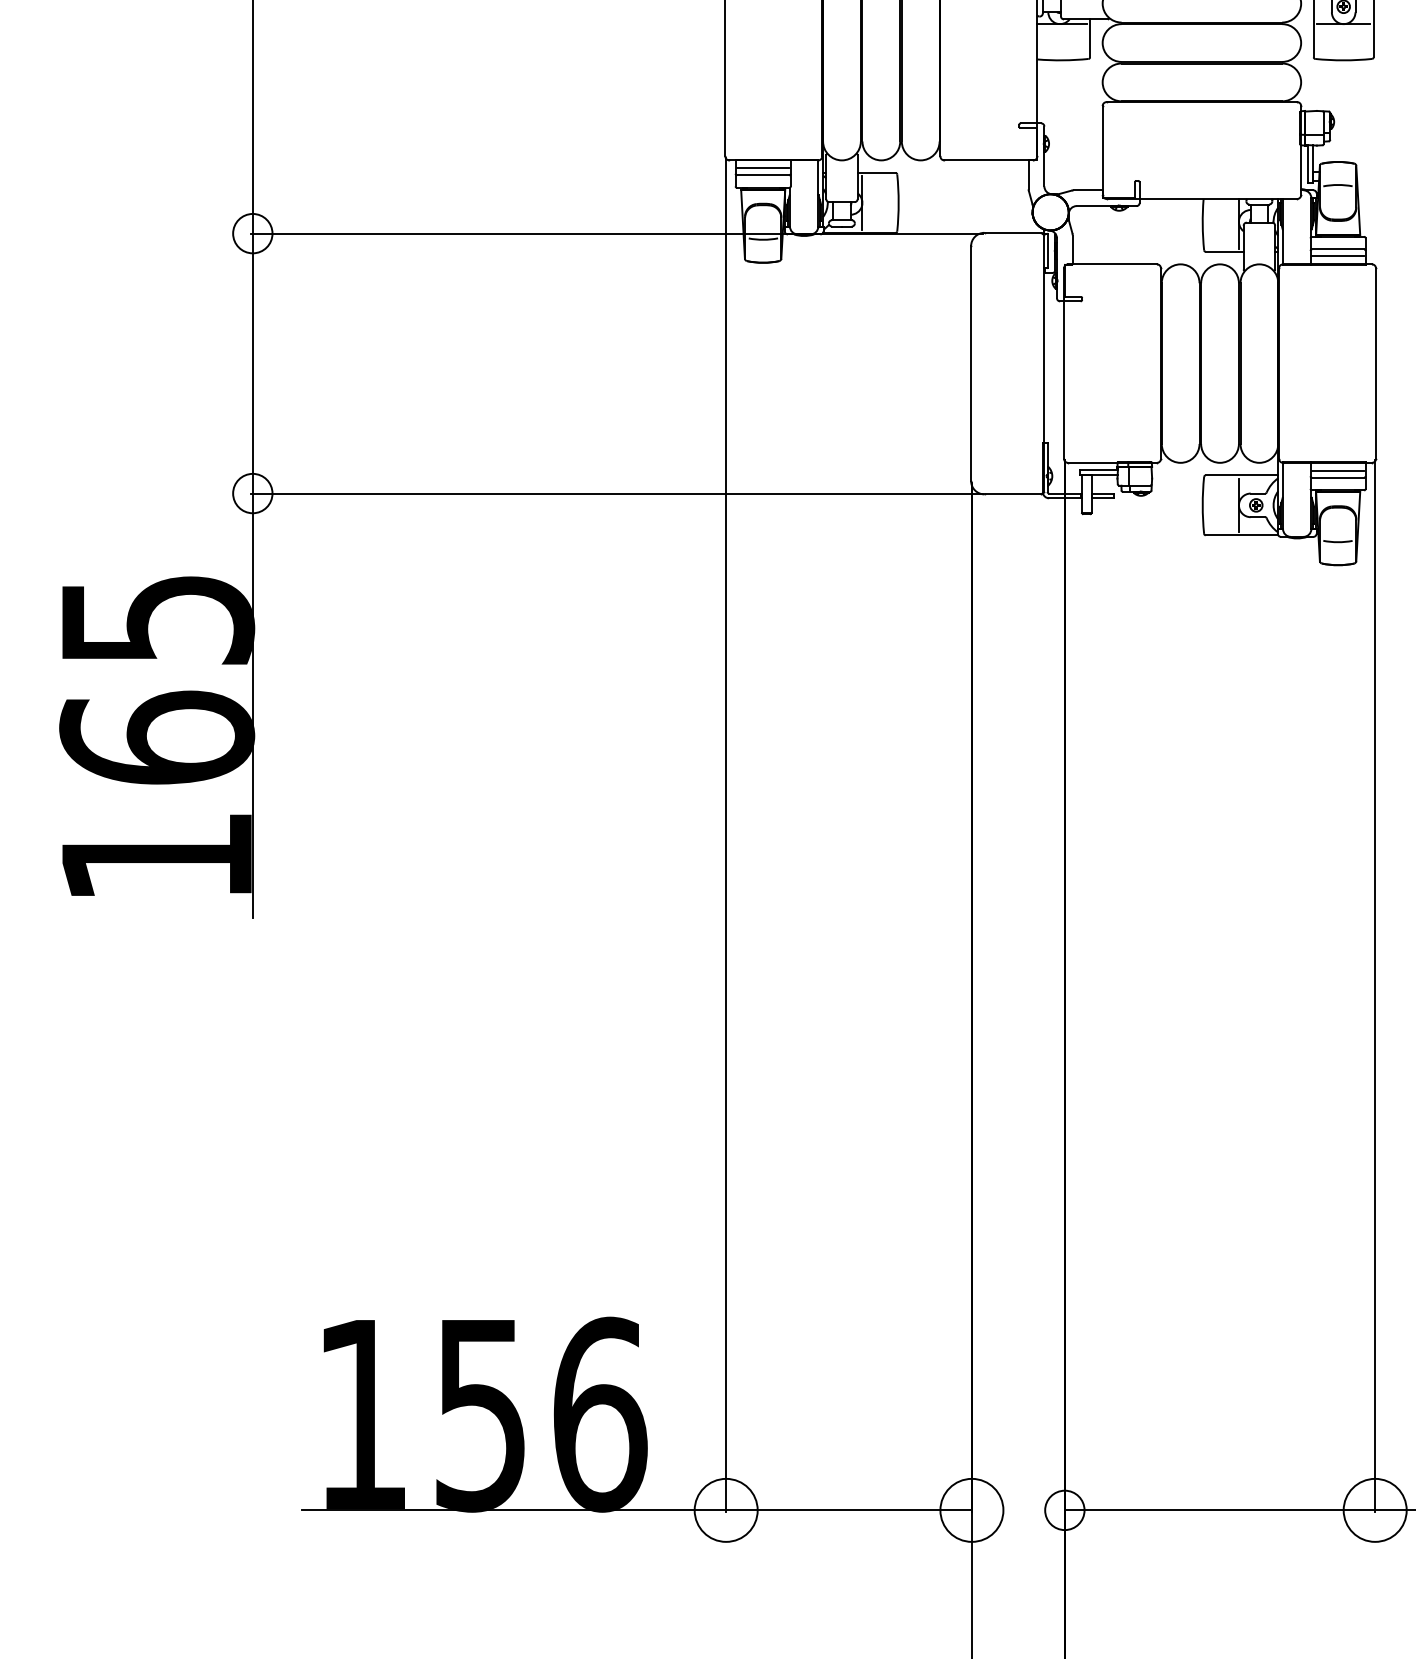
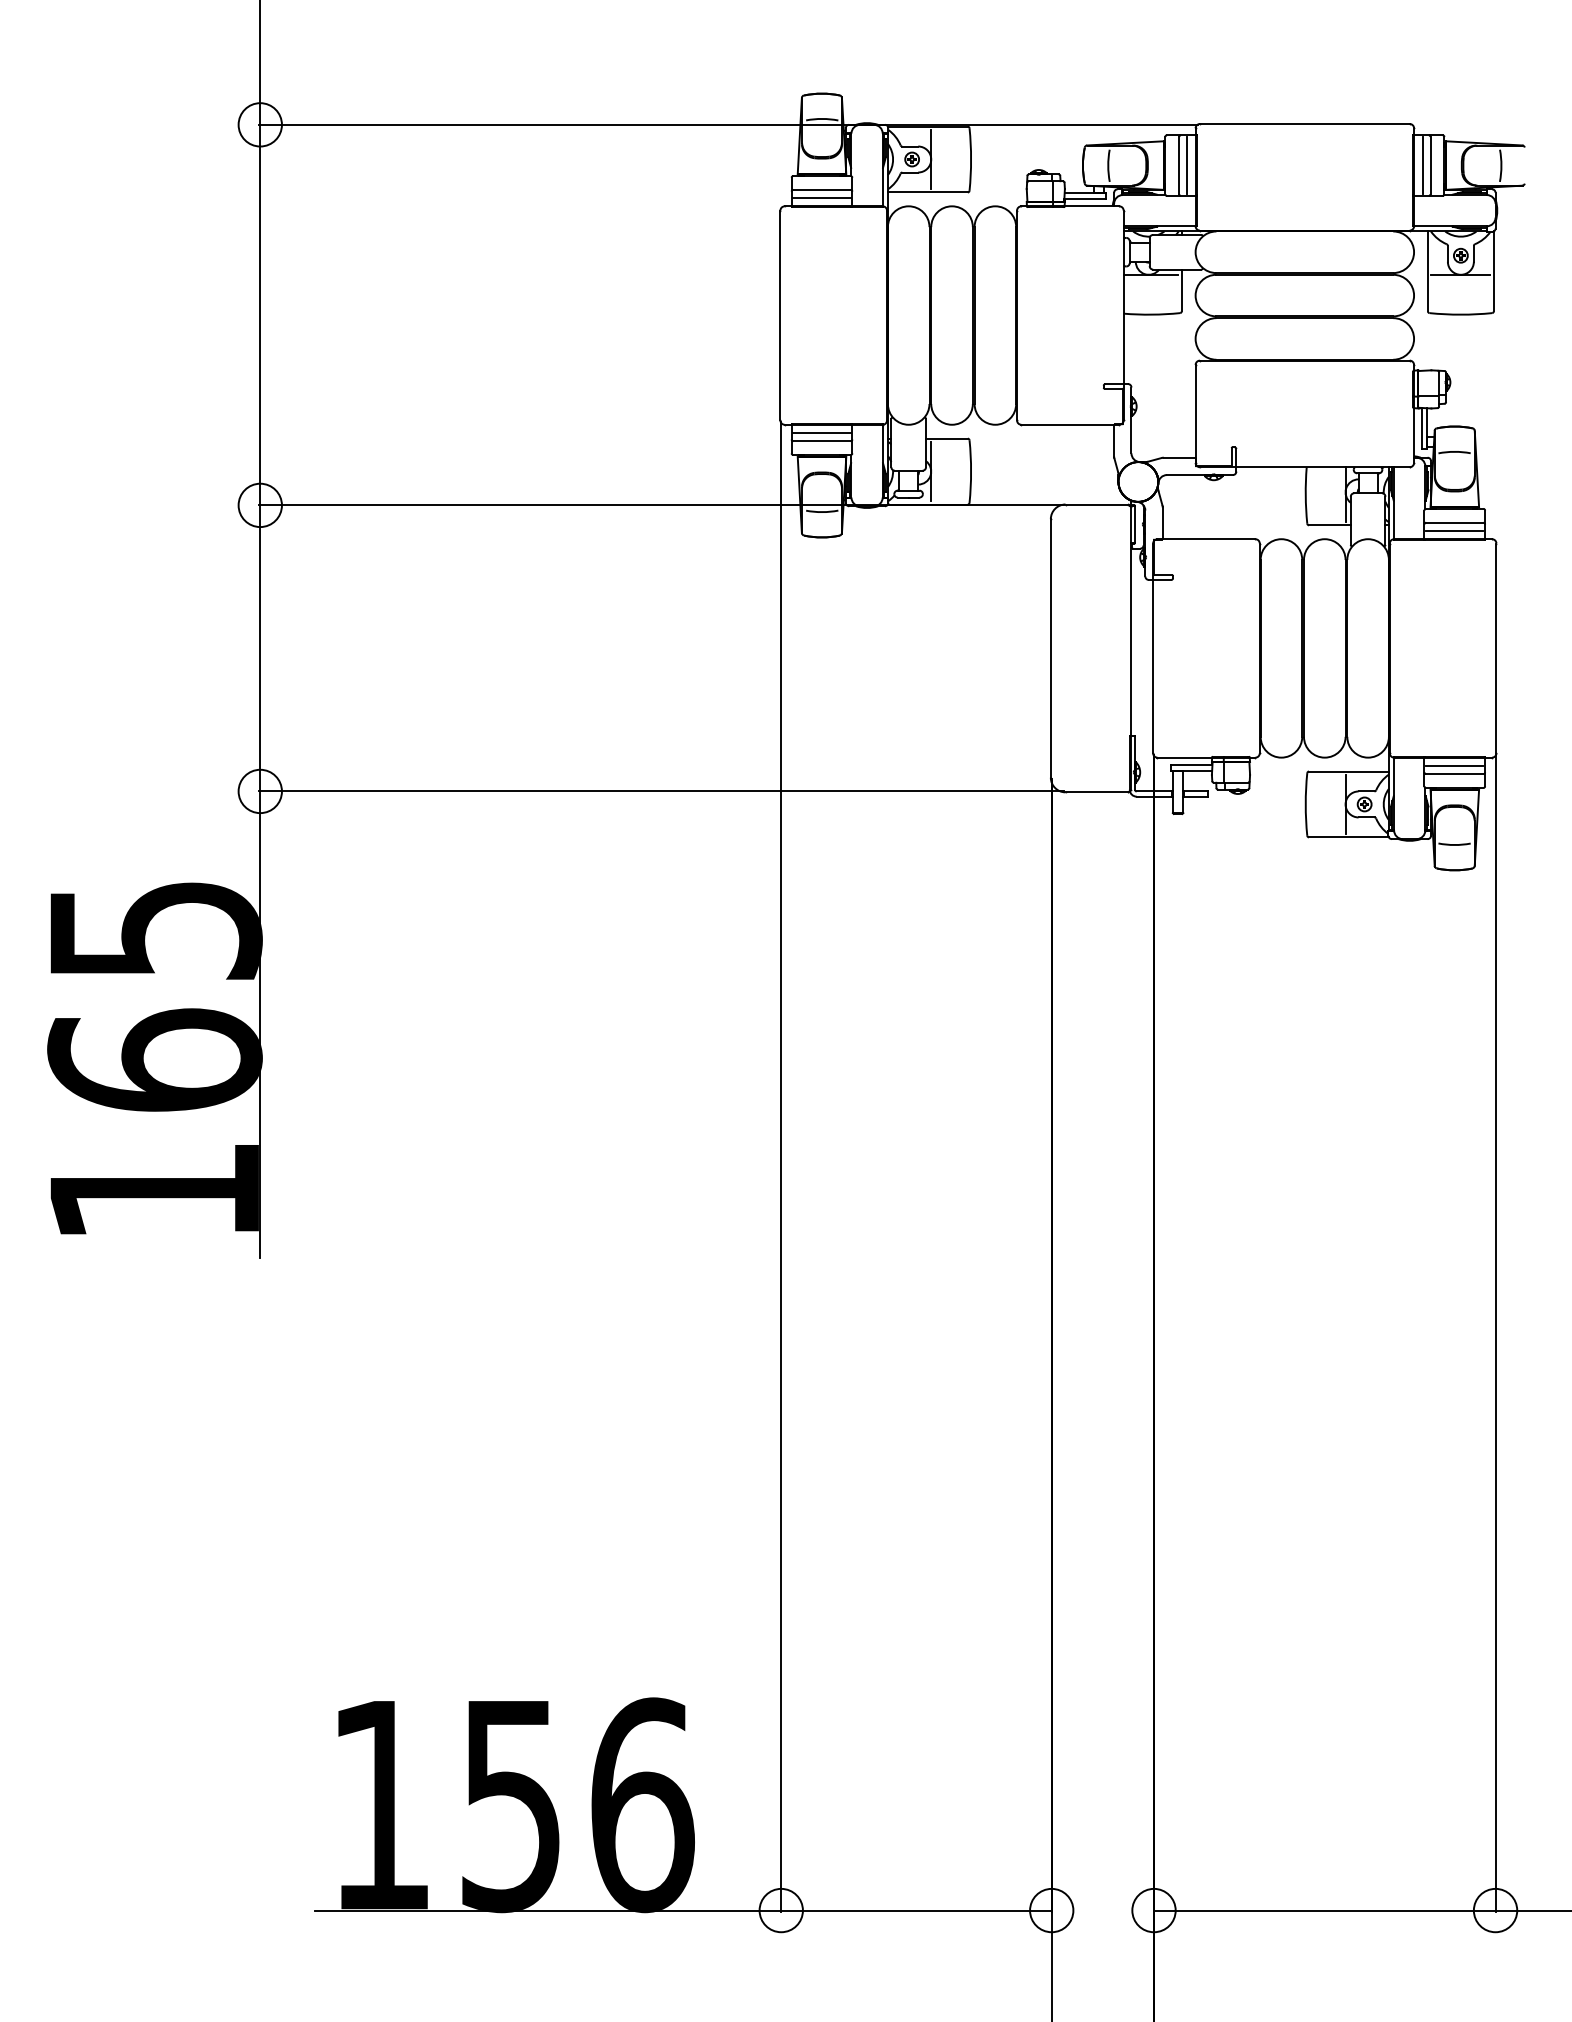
circle: (725, 1510) -> (780, 1910), size x0.62
circle: (971, 1510) -> (1051, 1910), size x0.62
circle: (1375, 1510) -> (1495, 1910), size x0.62

